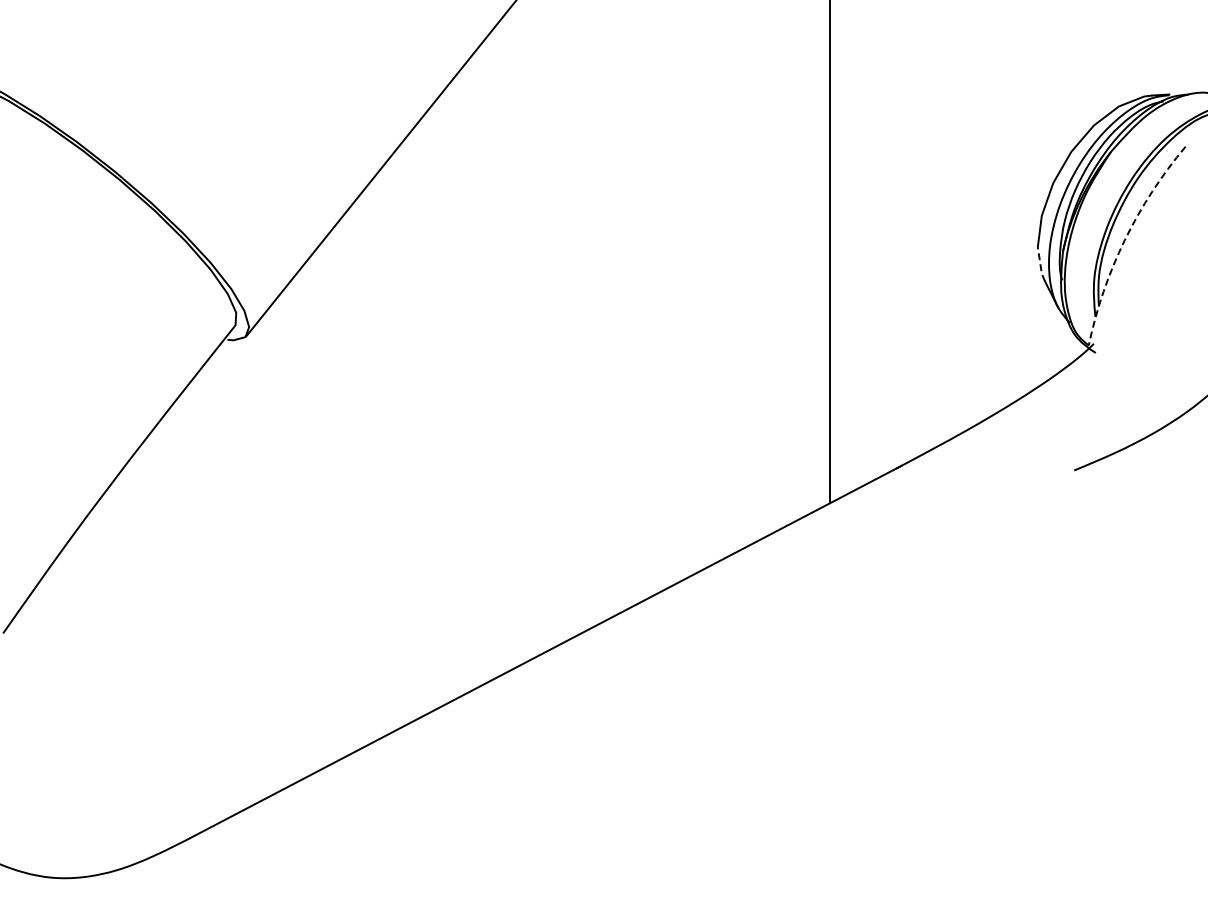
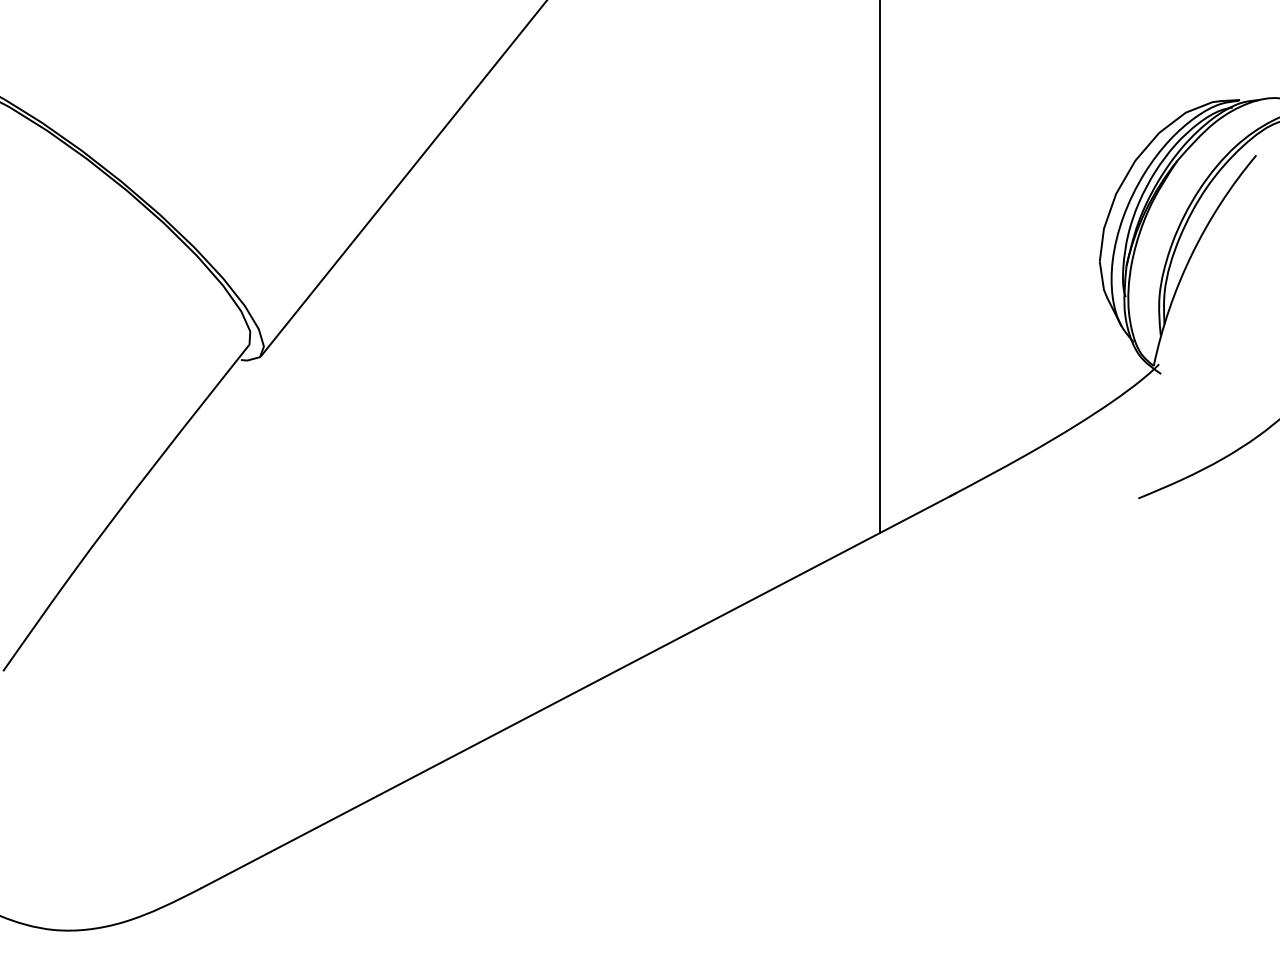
arc: (1124, 240) -> (1191, 254), dashed -> solid
line: (1040, 264) -> (1102, 280), dashed -> solid

